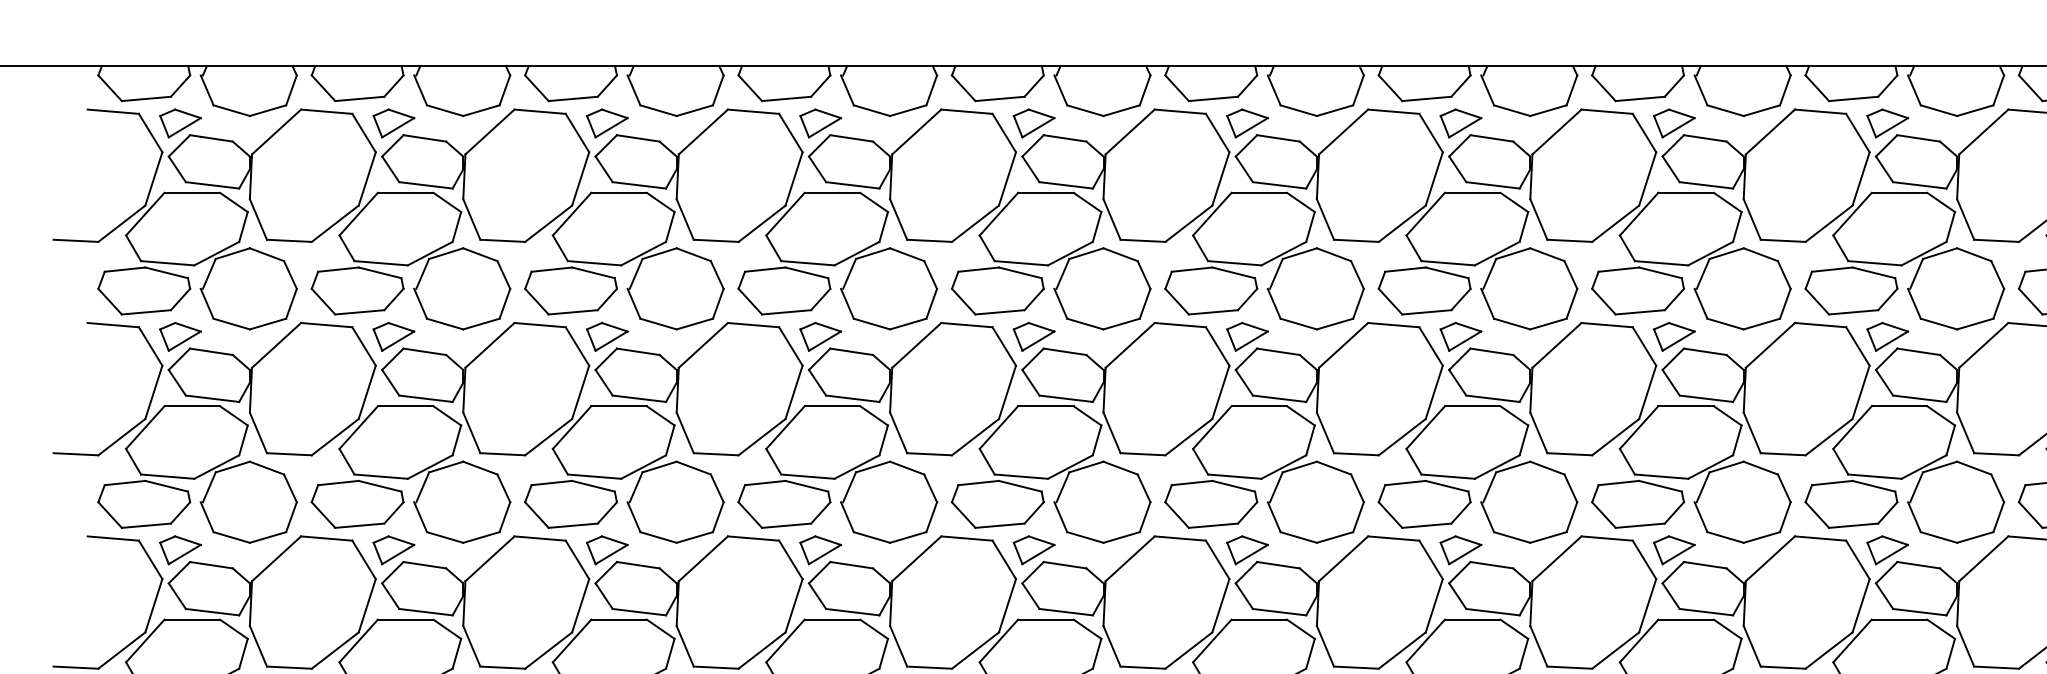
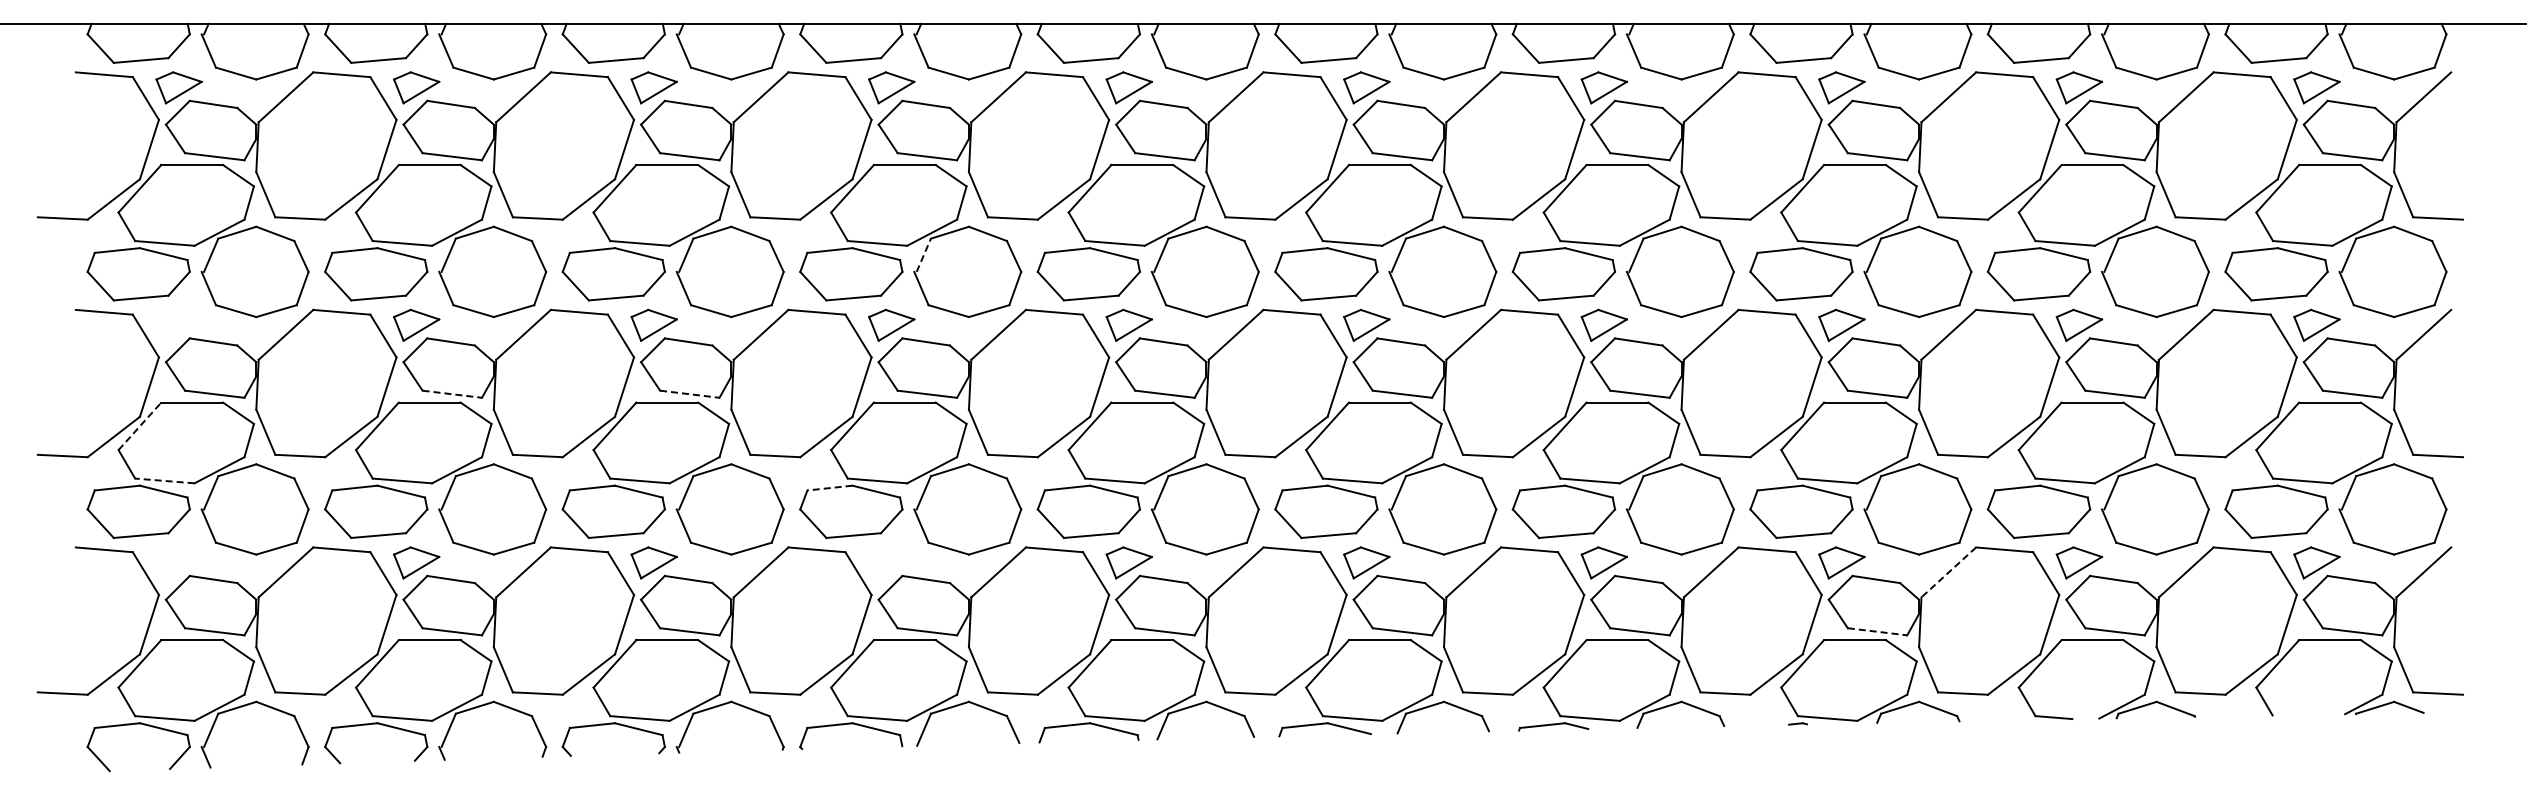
line: (850, 273) -> (924, 254), solid -> dashed
part: (179, 336) -> (178, 324), removed
line: (426, 398) -> (452, 394), solid -> dashed
line: (639, 398) -> (689, 394), solid -> dashed
line: (144, 427) -> (139, 426), solid -> dashed
line: (167, 476) -> (164, 480), solid -> dashed
line: (764, 483) -> (829, 488), solid -> dashed
part: (179, 549) -> (178, 562), removed
part: (820, 549) -> (891, 562), removed
line: (1770, 558) -> (1948, 572), solid -> dashed
line: (1706, 611) -> (1877, 631), solid -> dashed

